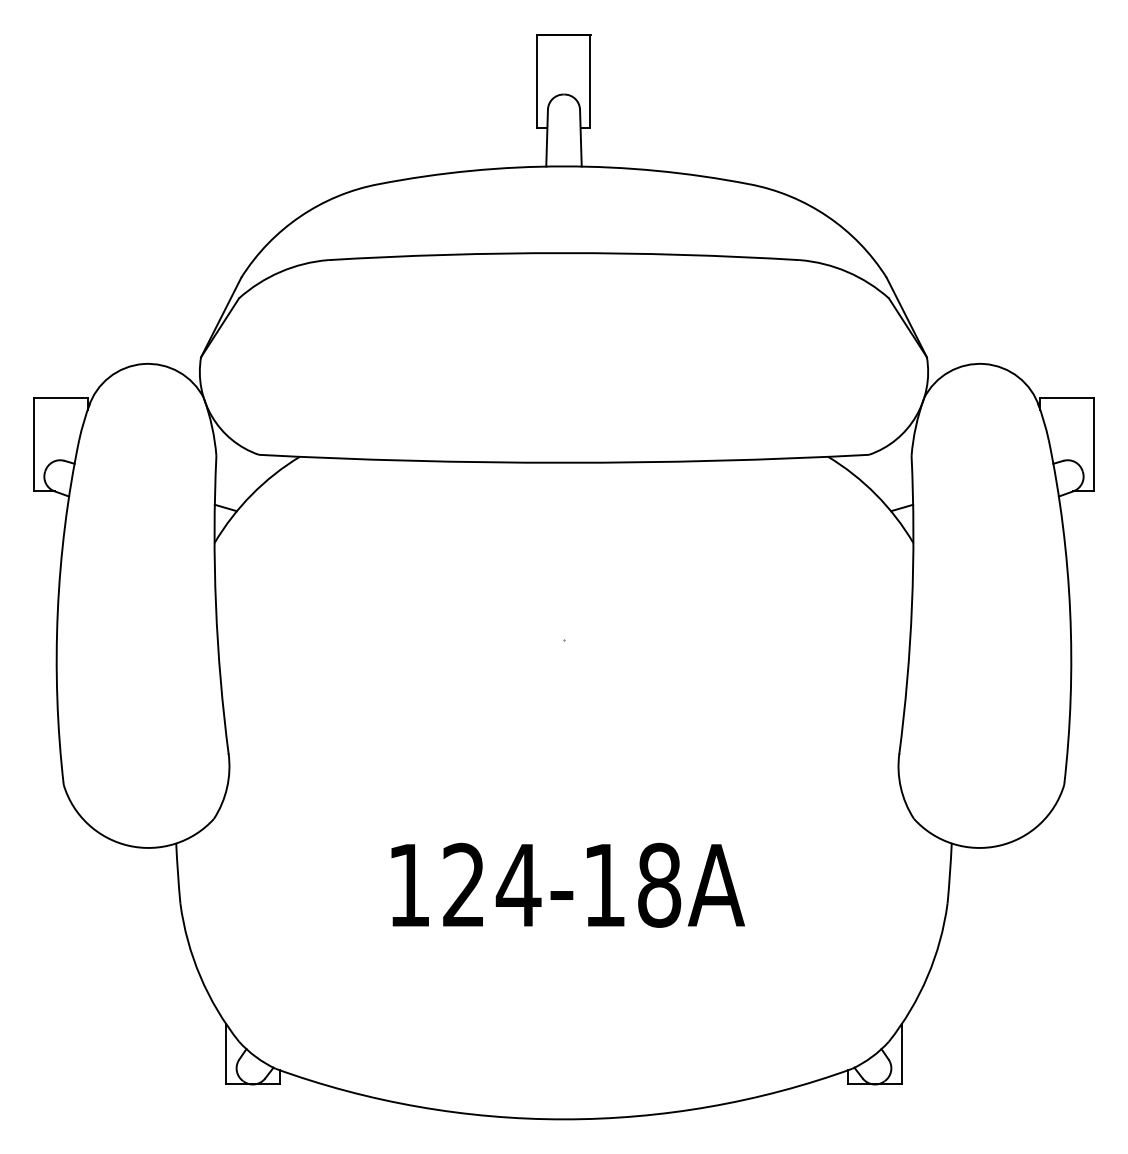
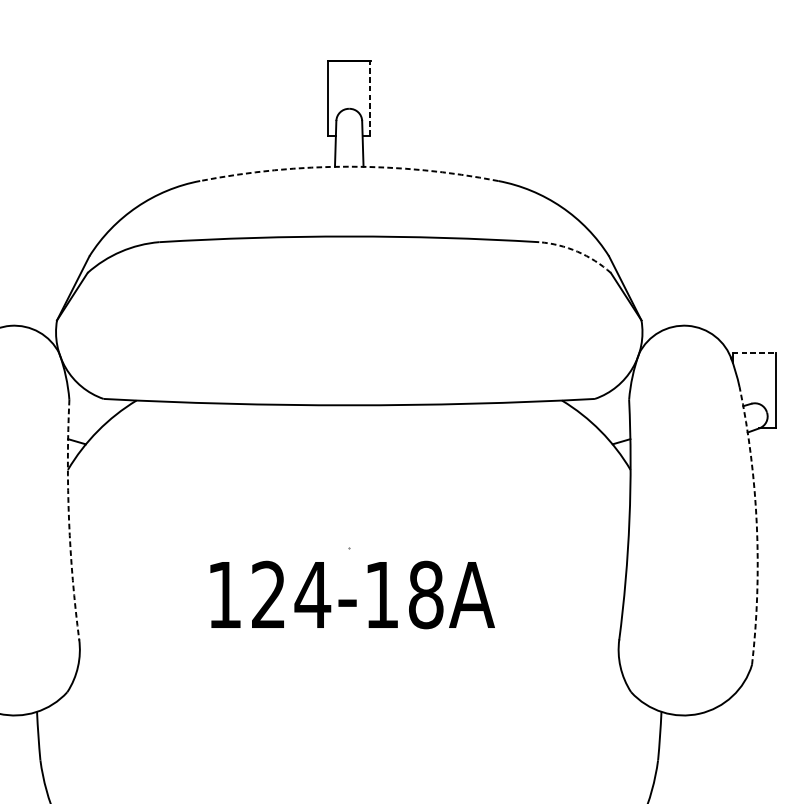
line: (589, 81) -> (369, 98), solid -> dashed
arc: (564, 166) -> (349, 166), solid -> dashed
arc: (847, 272) -> (577, 252), solid -> dashed
line: (1067, 397) -> (754, 352), solid -> dashed
arc: (216, 605) -> (69, 520), solid -> dashed
arc: (1070, 611) -> (757, 525), solid -> dashed
text: (567, 884) -> (352, 594), moved

